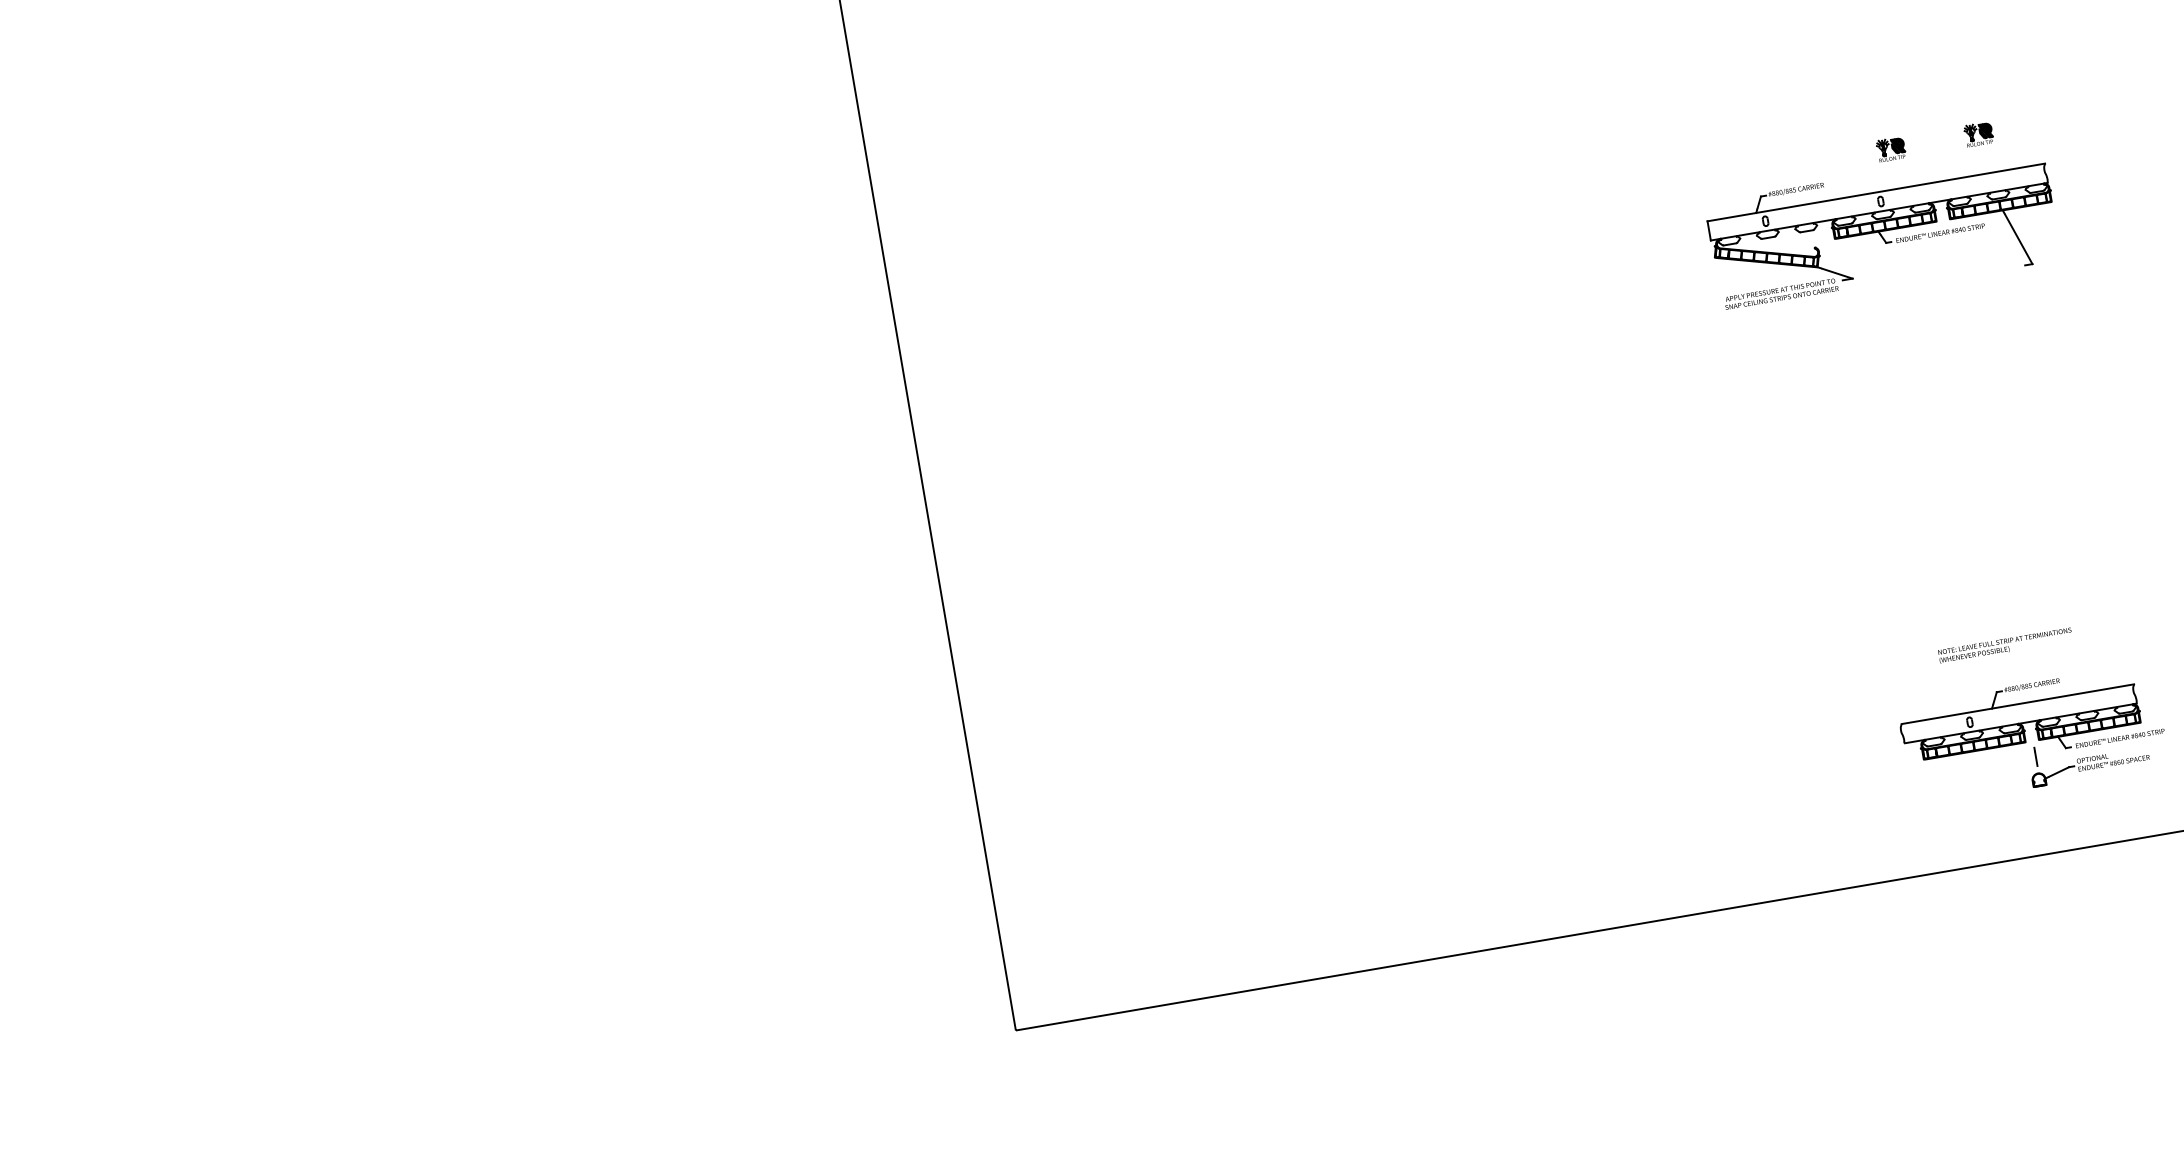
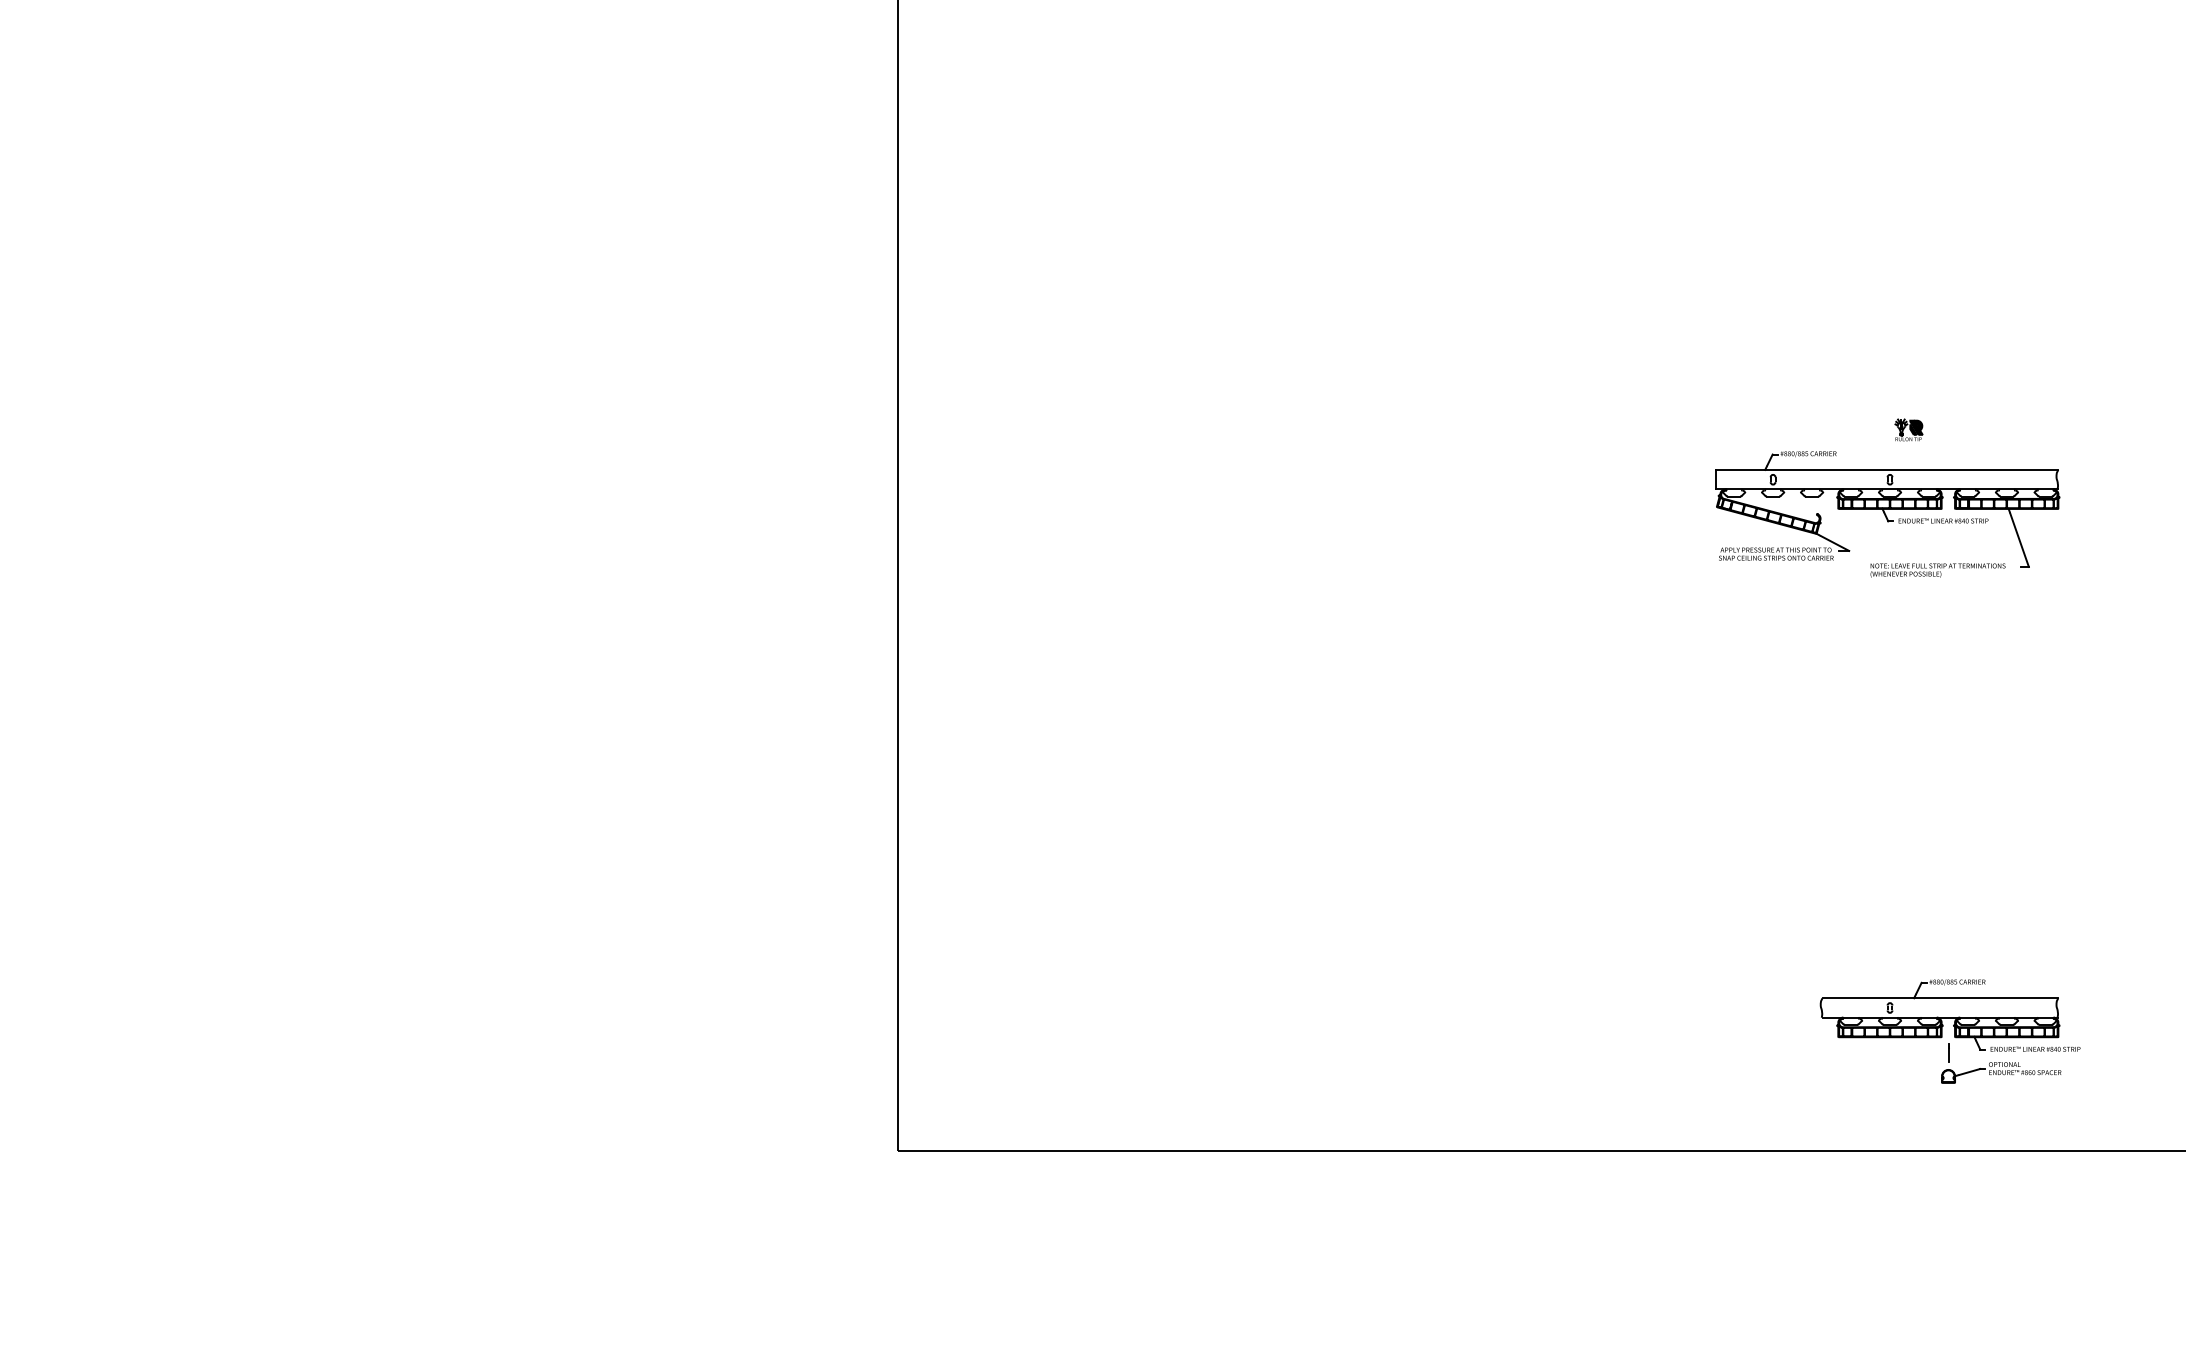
part: (1978, 133) -> (1997, 429), removed
text: (2004, 645) -> (1937, 570), moved

